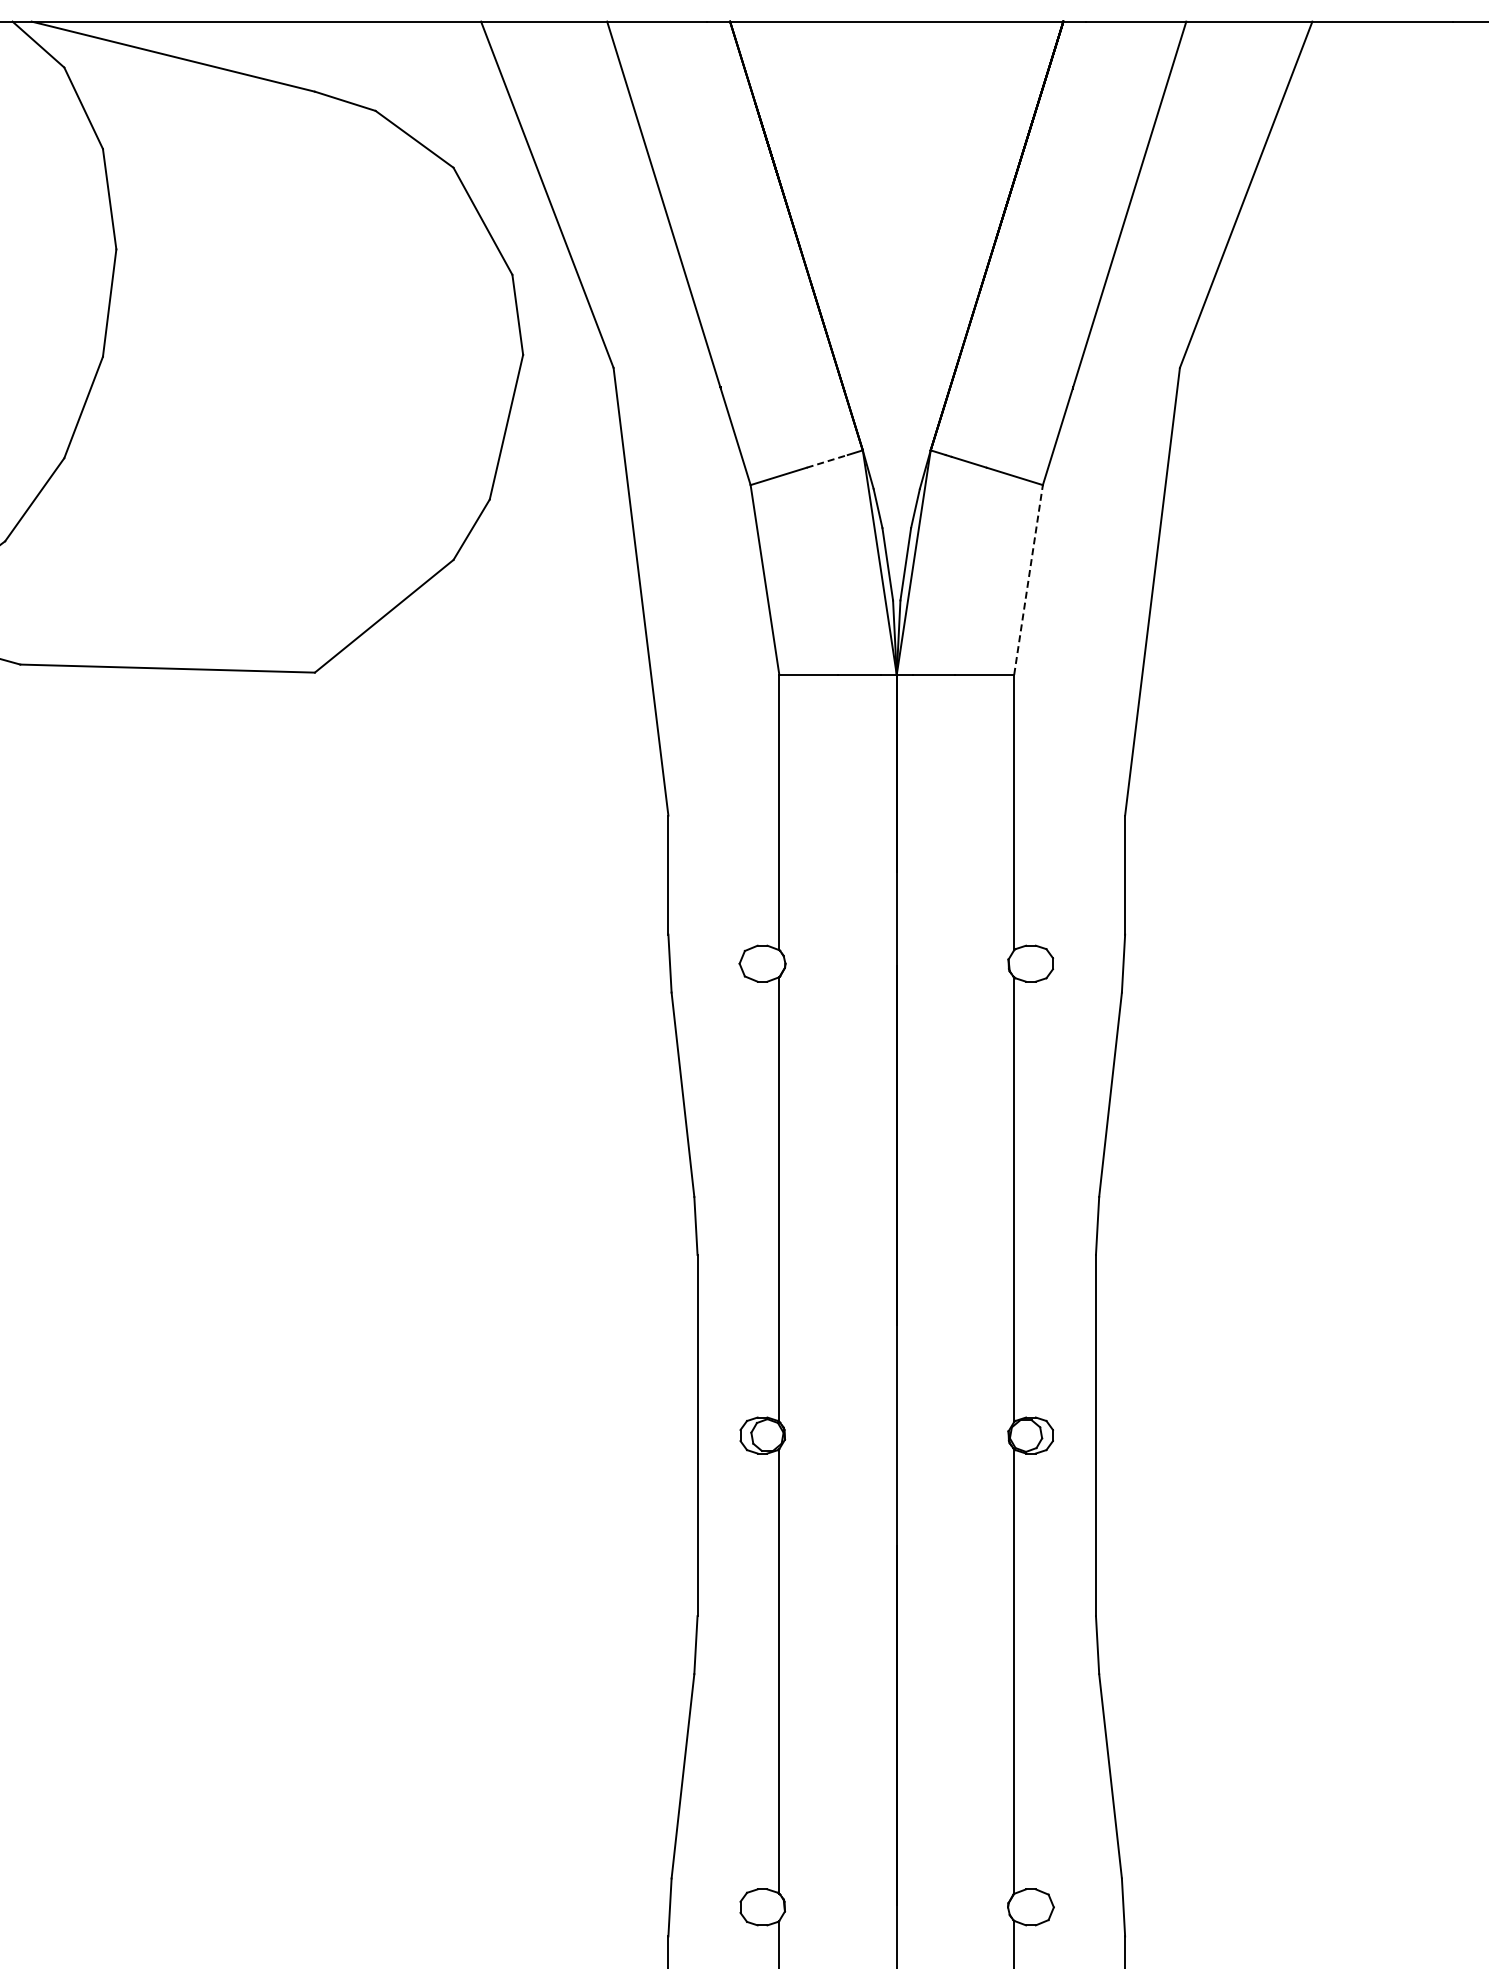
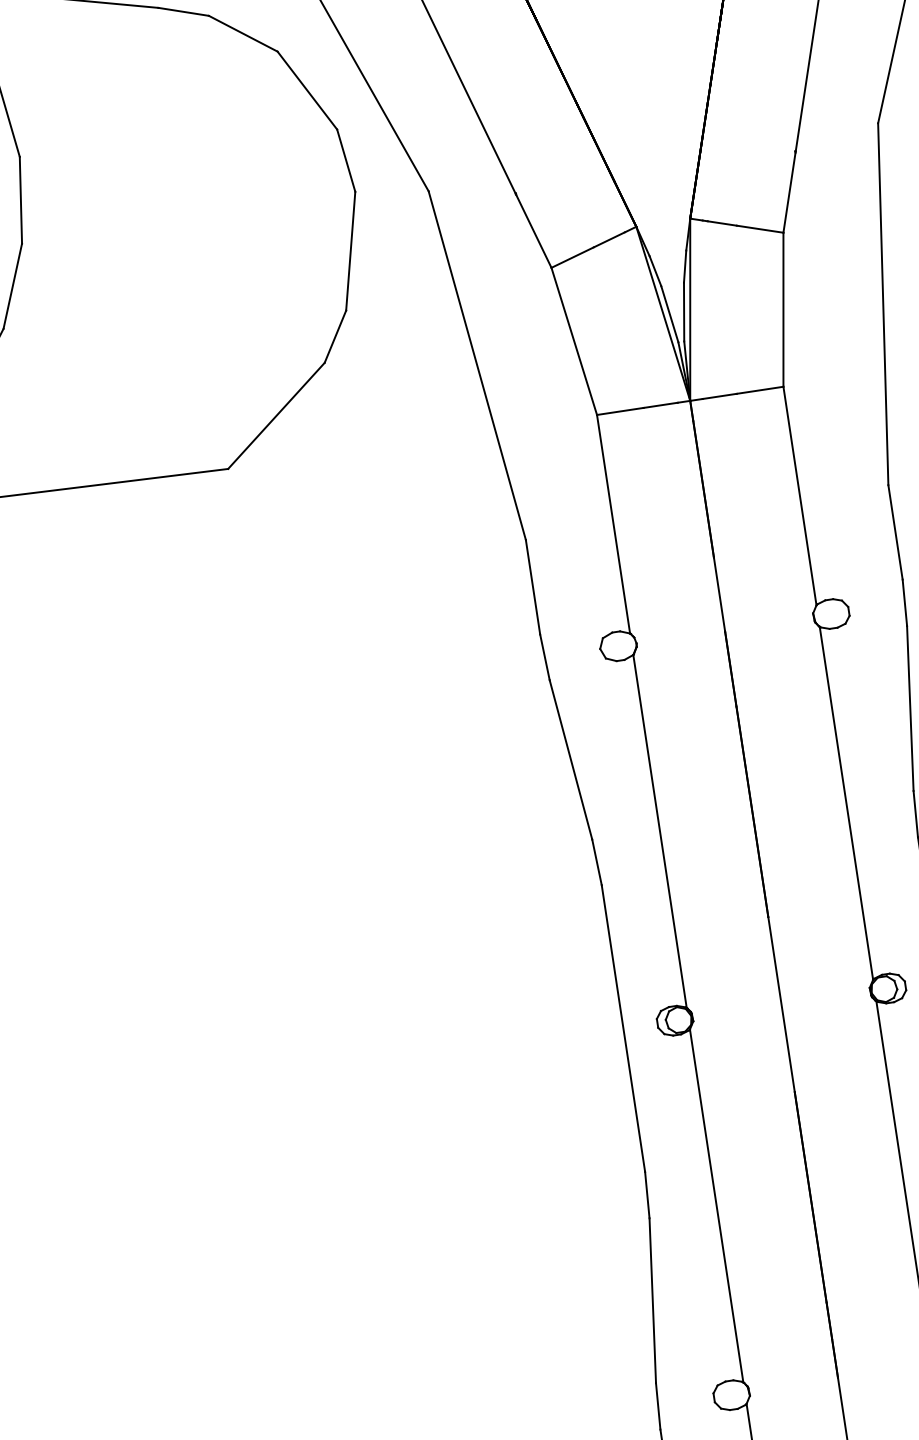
line: (827, 461) -> (609, 239), dashed -> solid
line: (1028, 579) -> (783, 309), dashed -> solid

